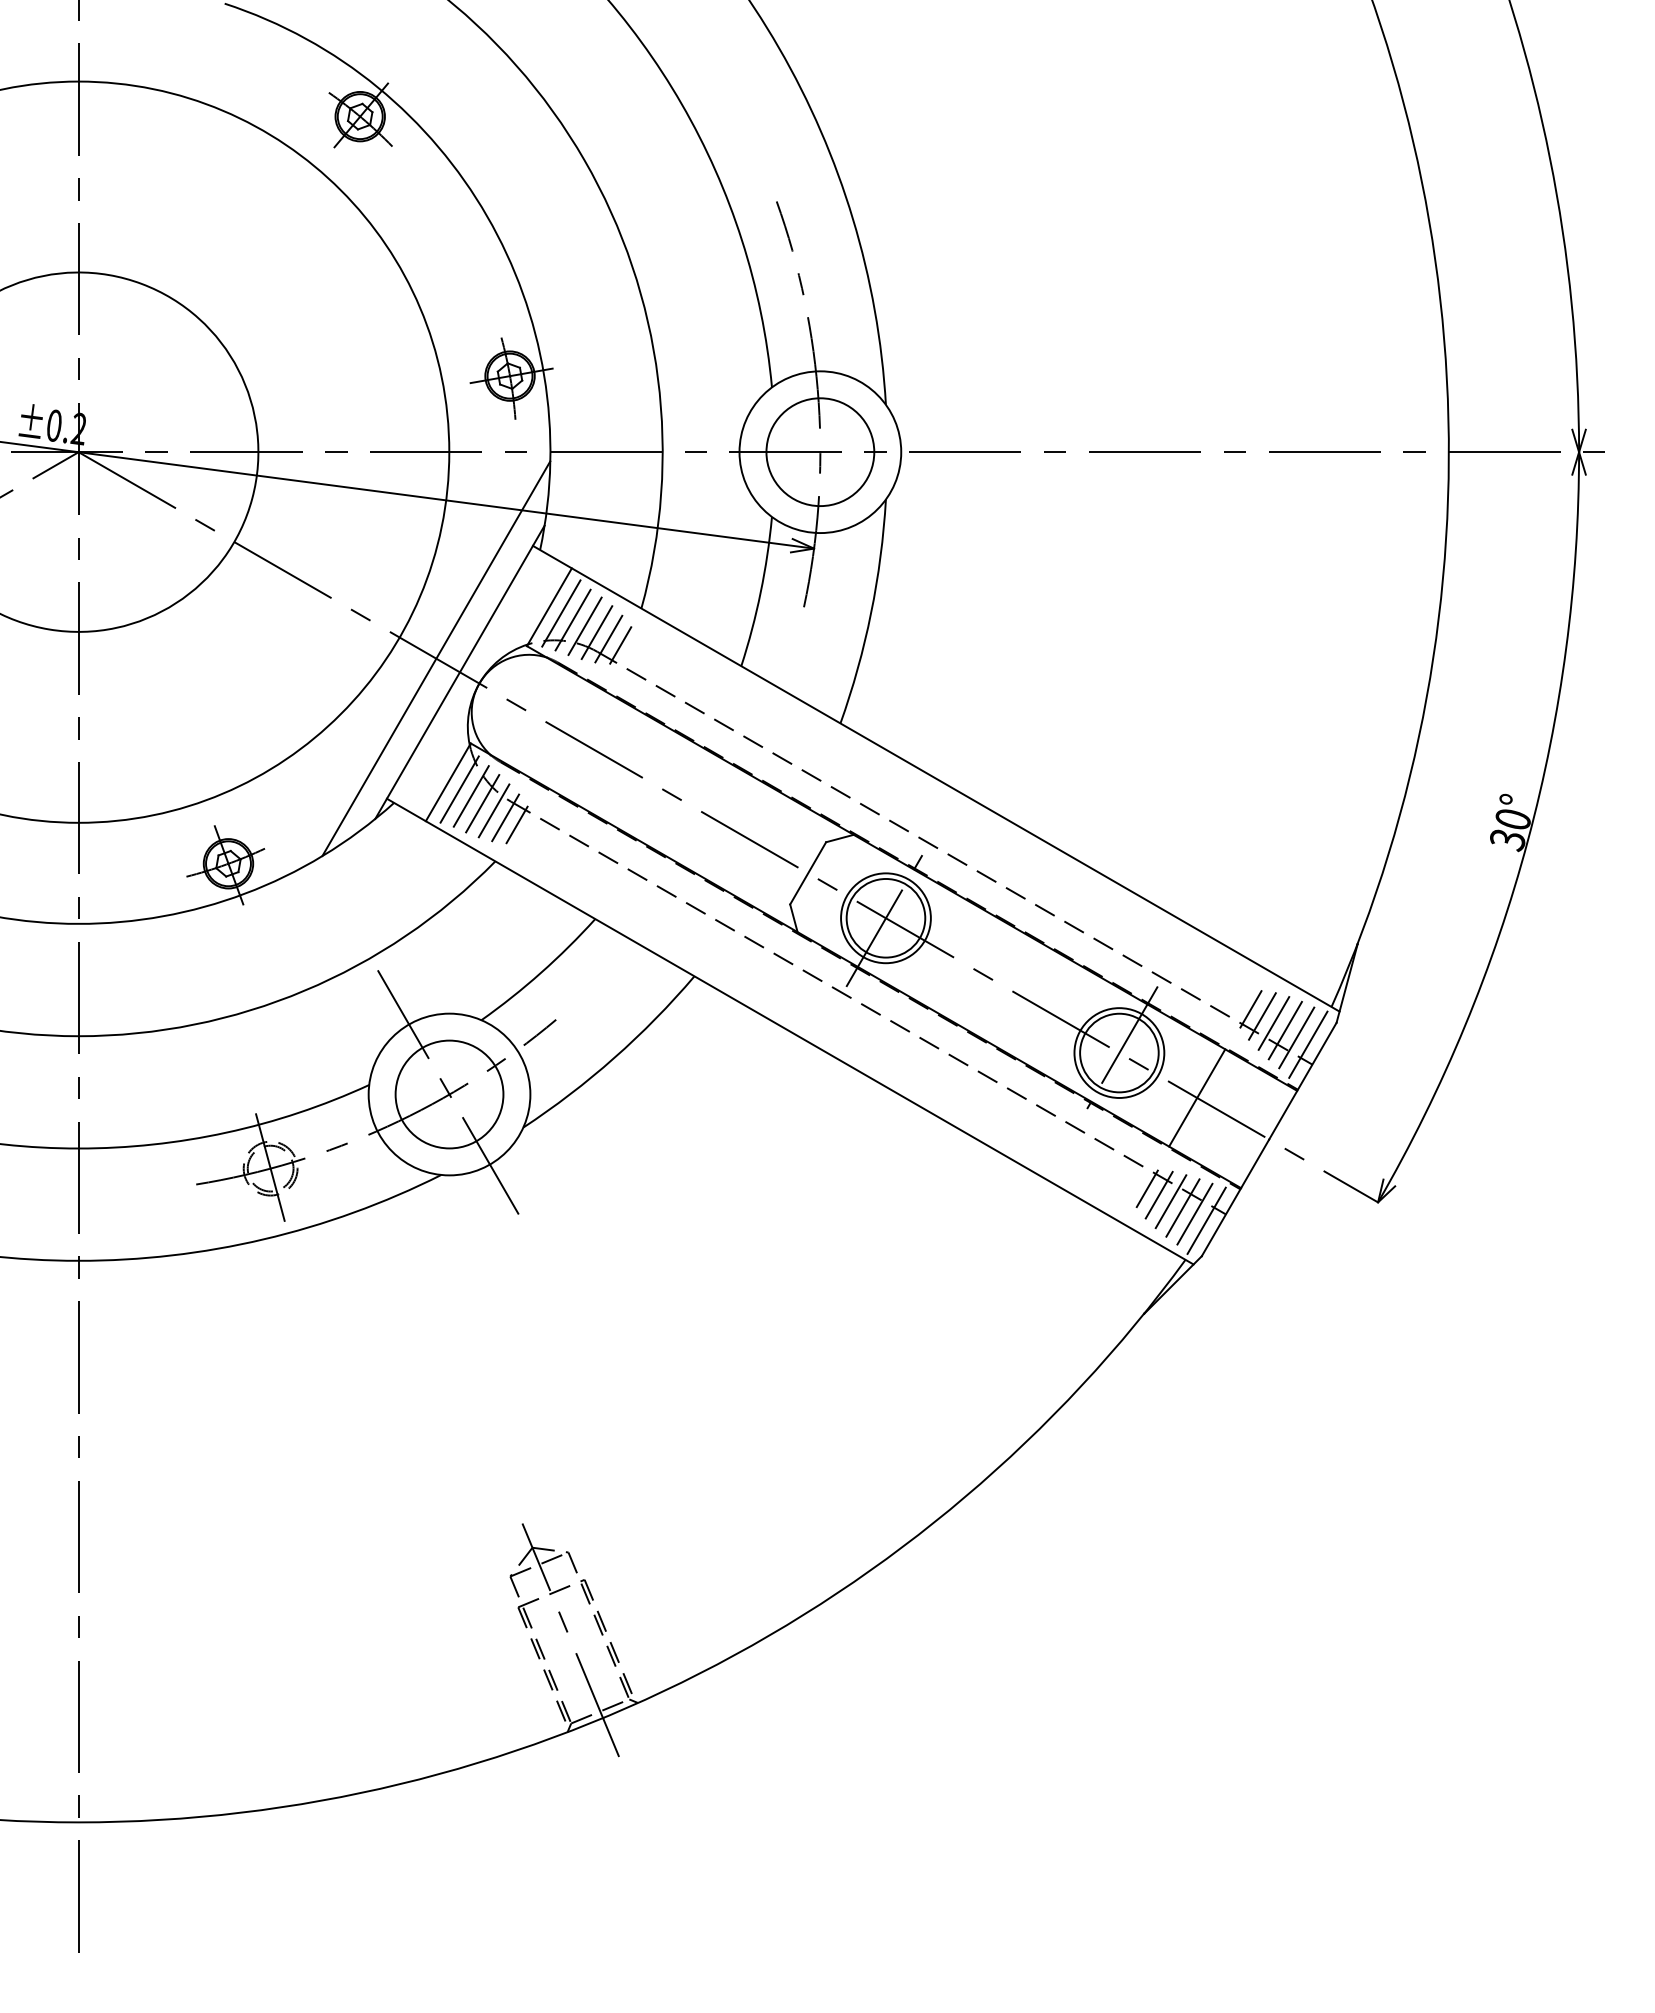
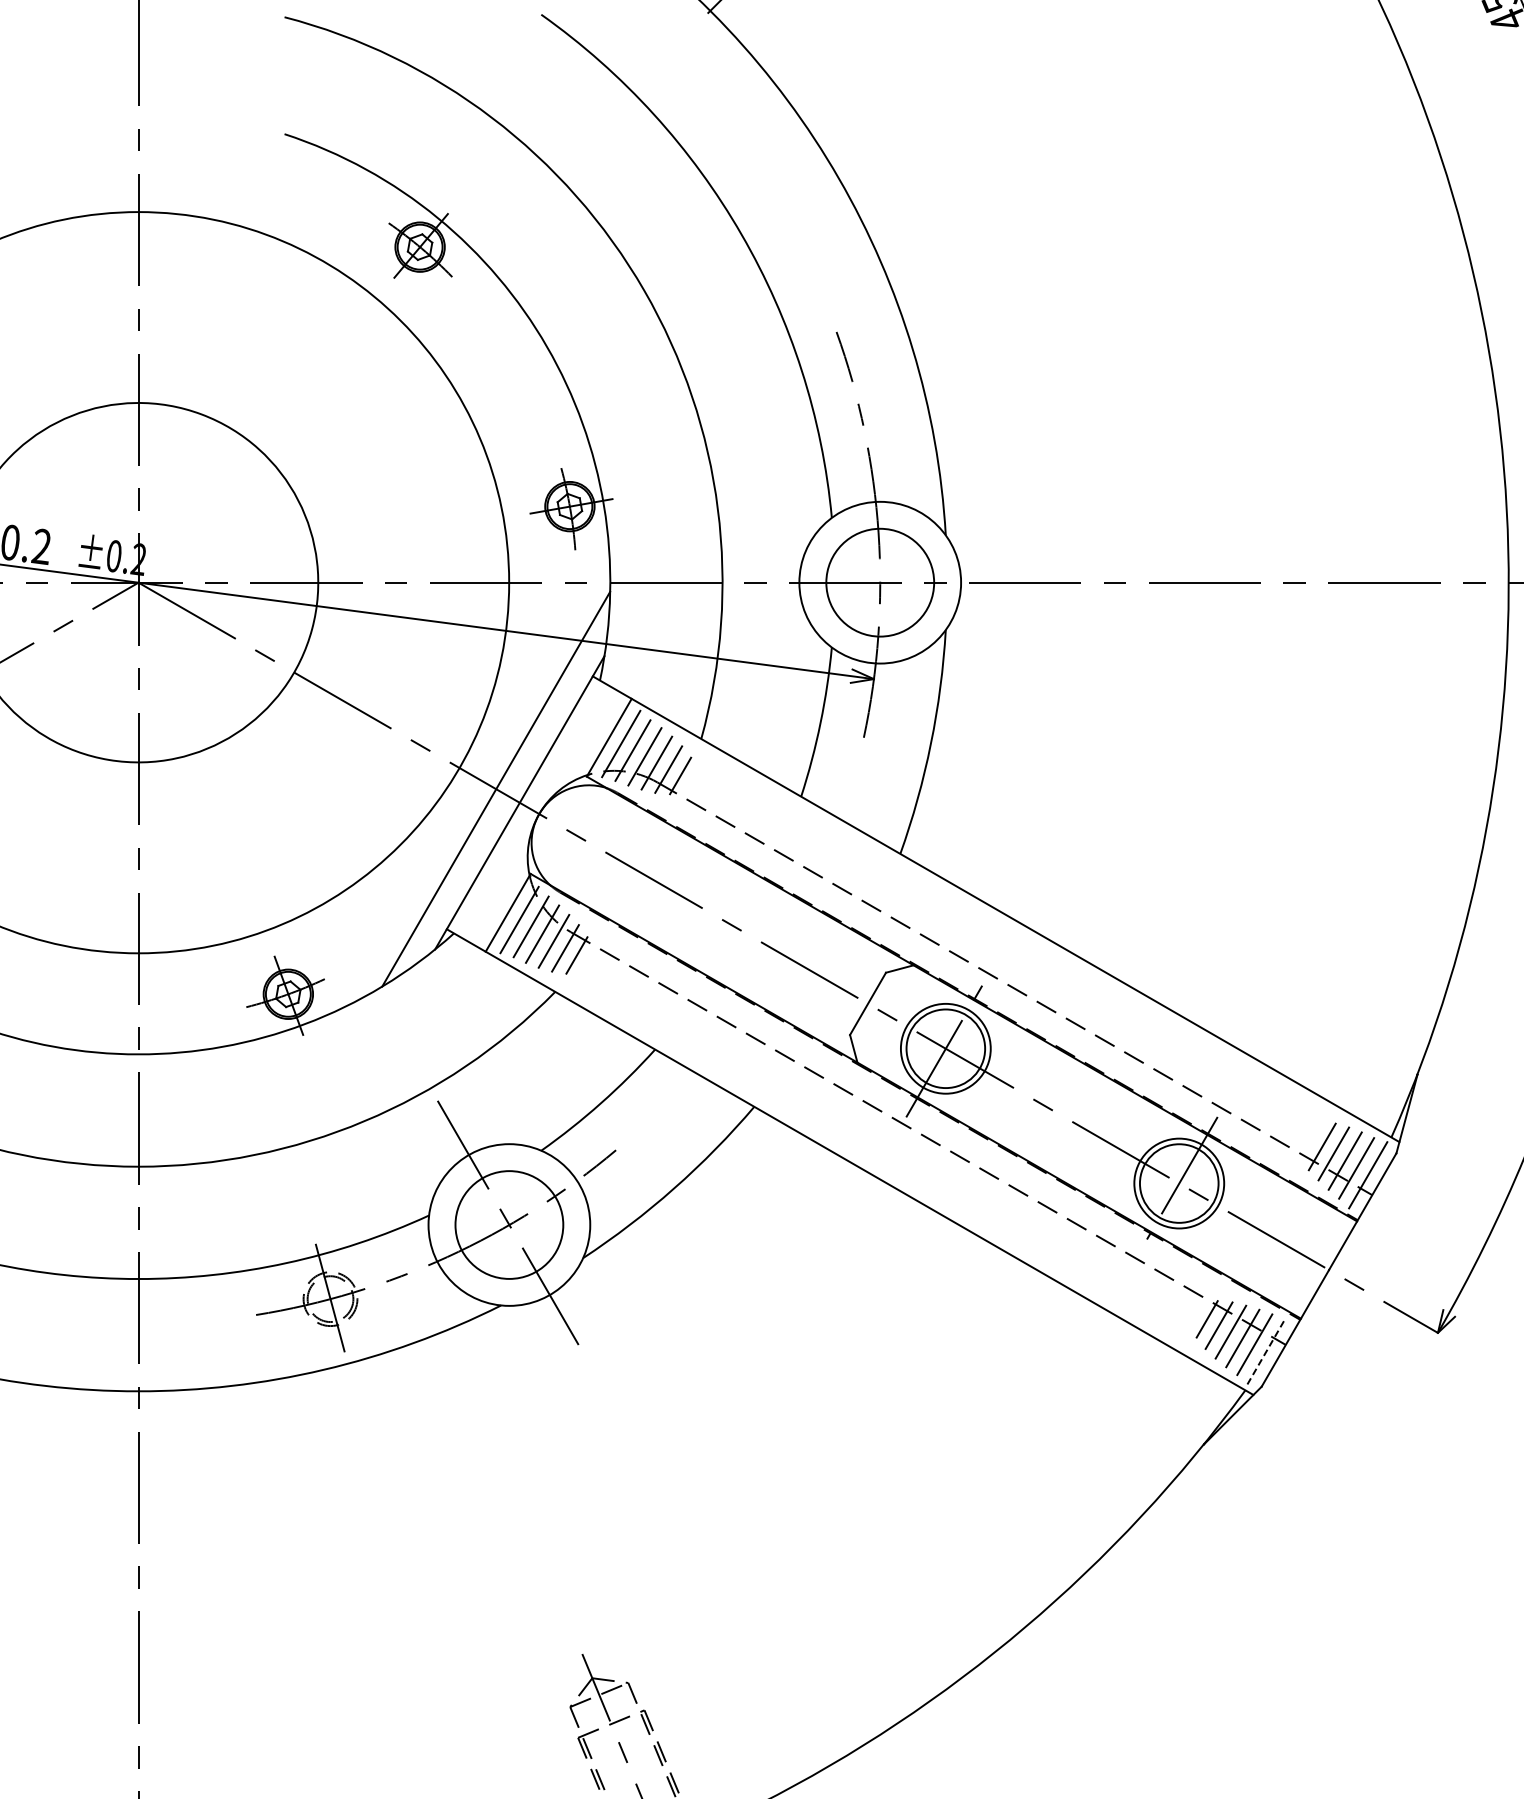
line: (1250, 1009) -> (1310, 1140), removed
line: (1197, 1097) -> (1257, 1228), removed
line: (1206, 1220) -> (1266, 1351), solid -> dashed

